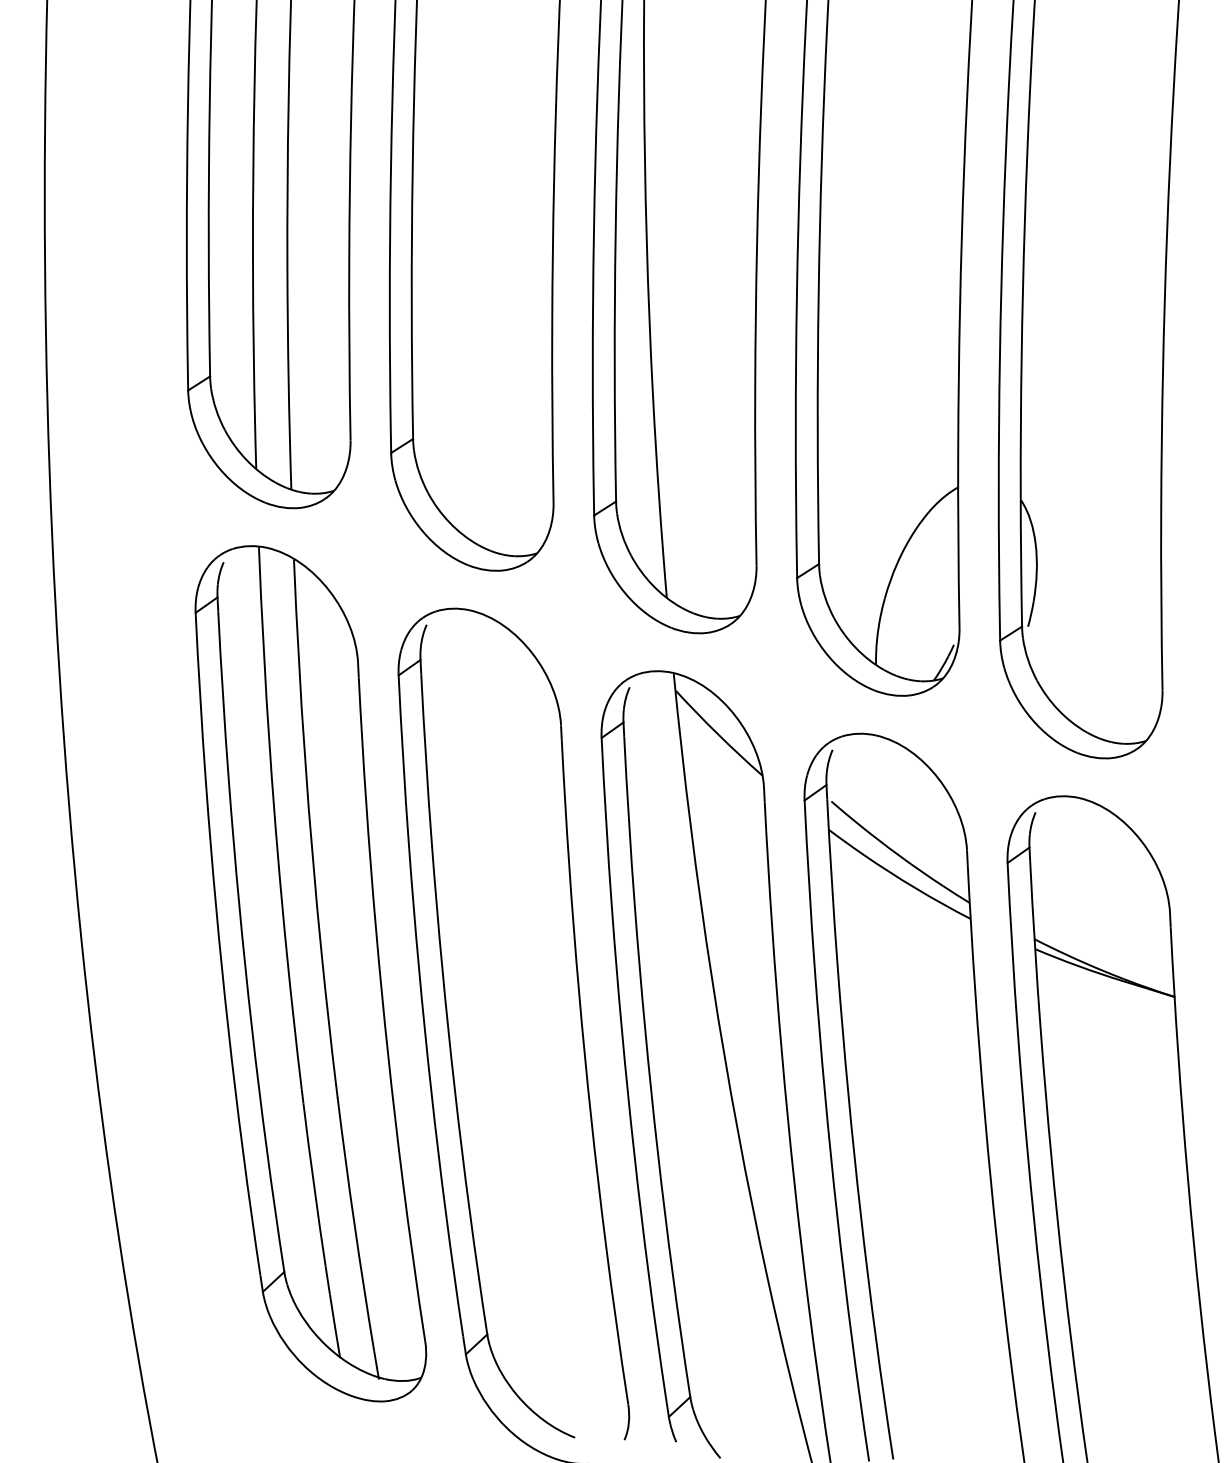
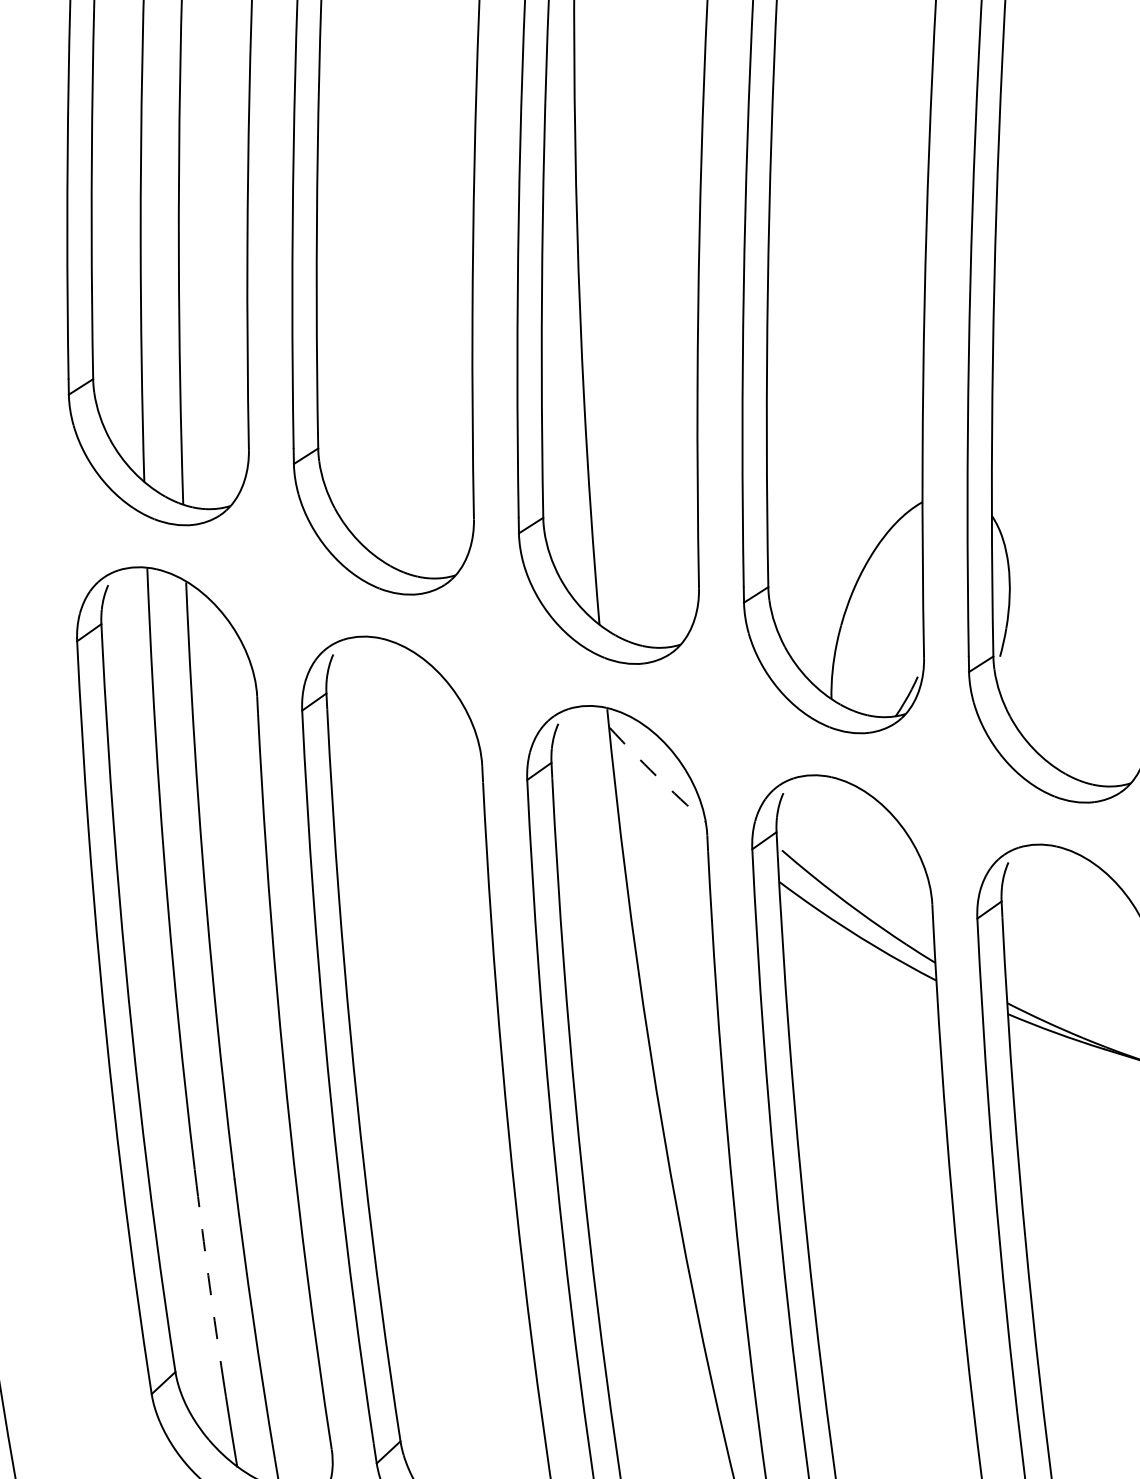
arc: (718, 734) -> (656, 776), solid -> dashed
arc: (314, 1185) -> (208, 1276), solid -> dashed

